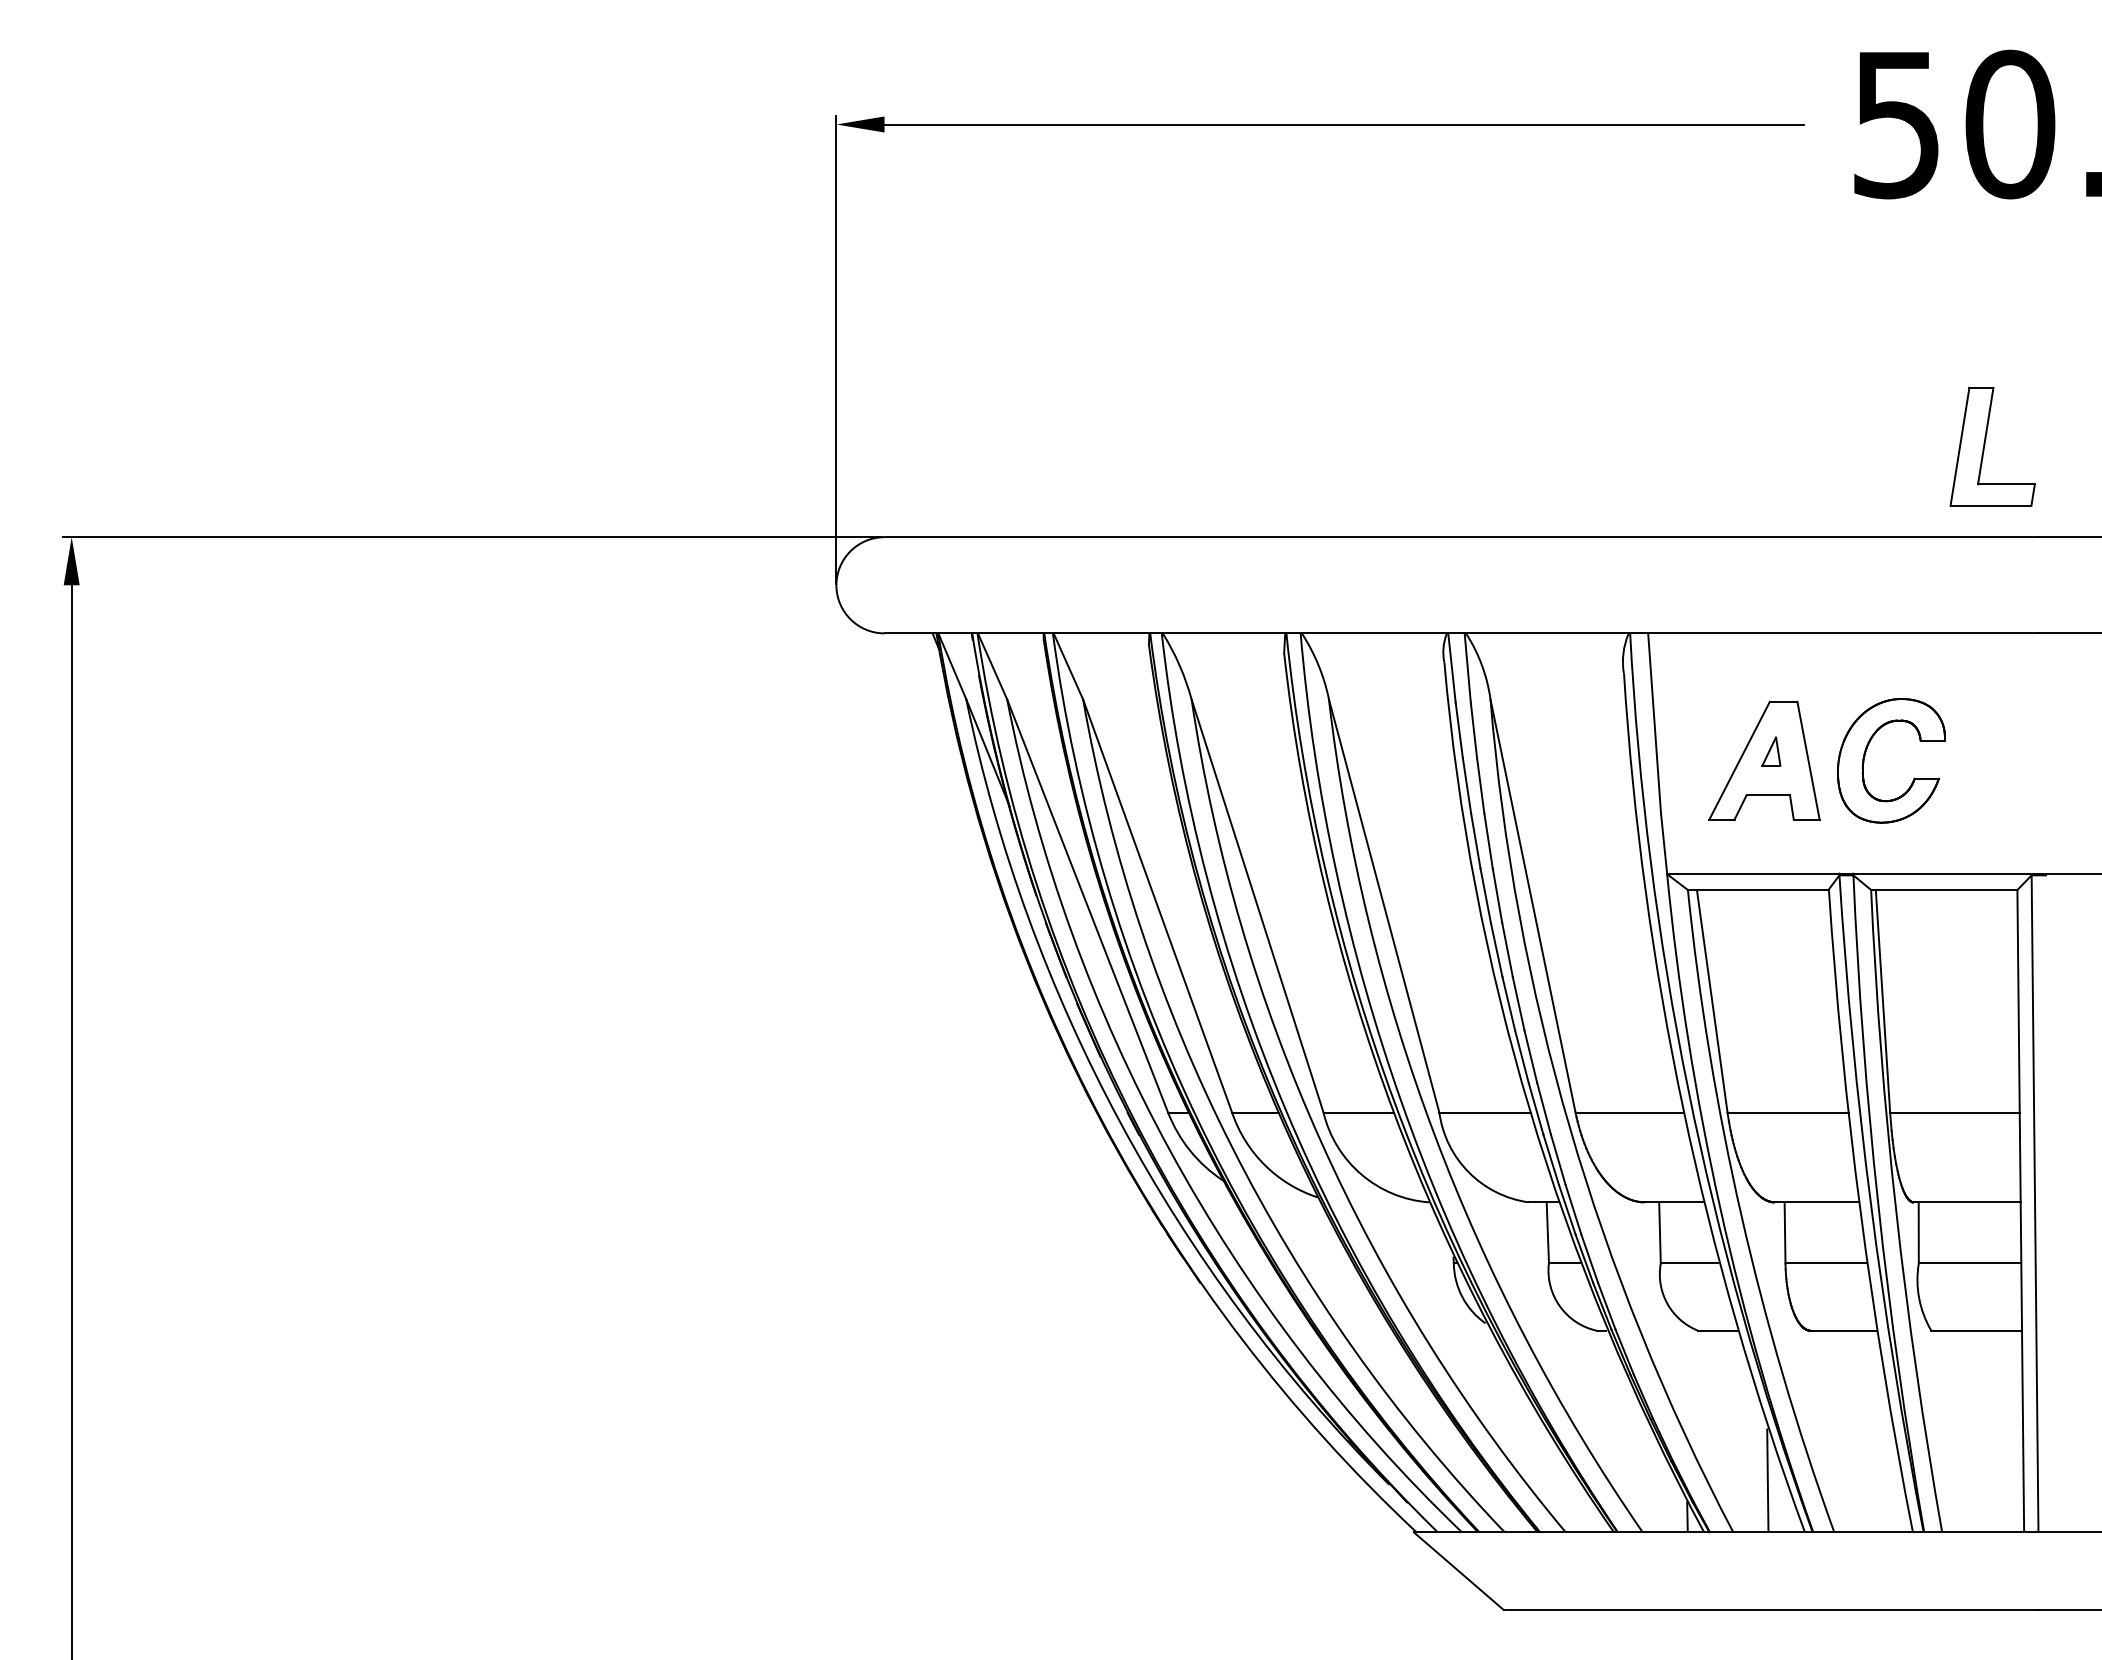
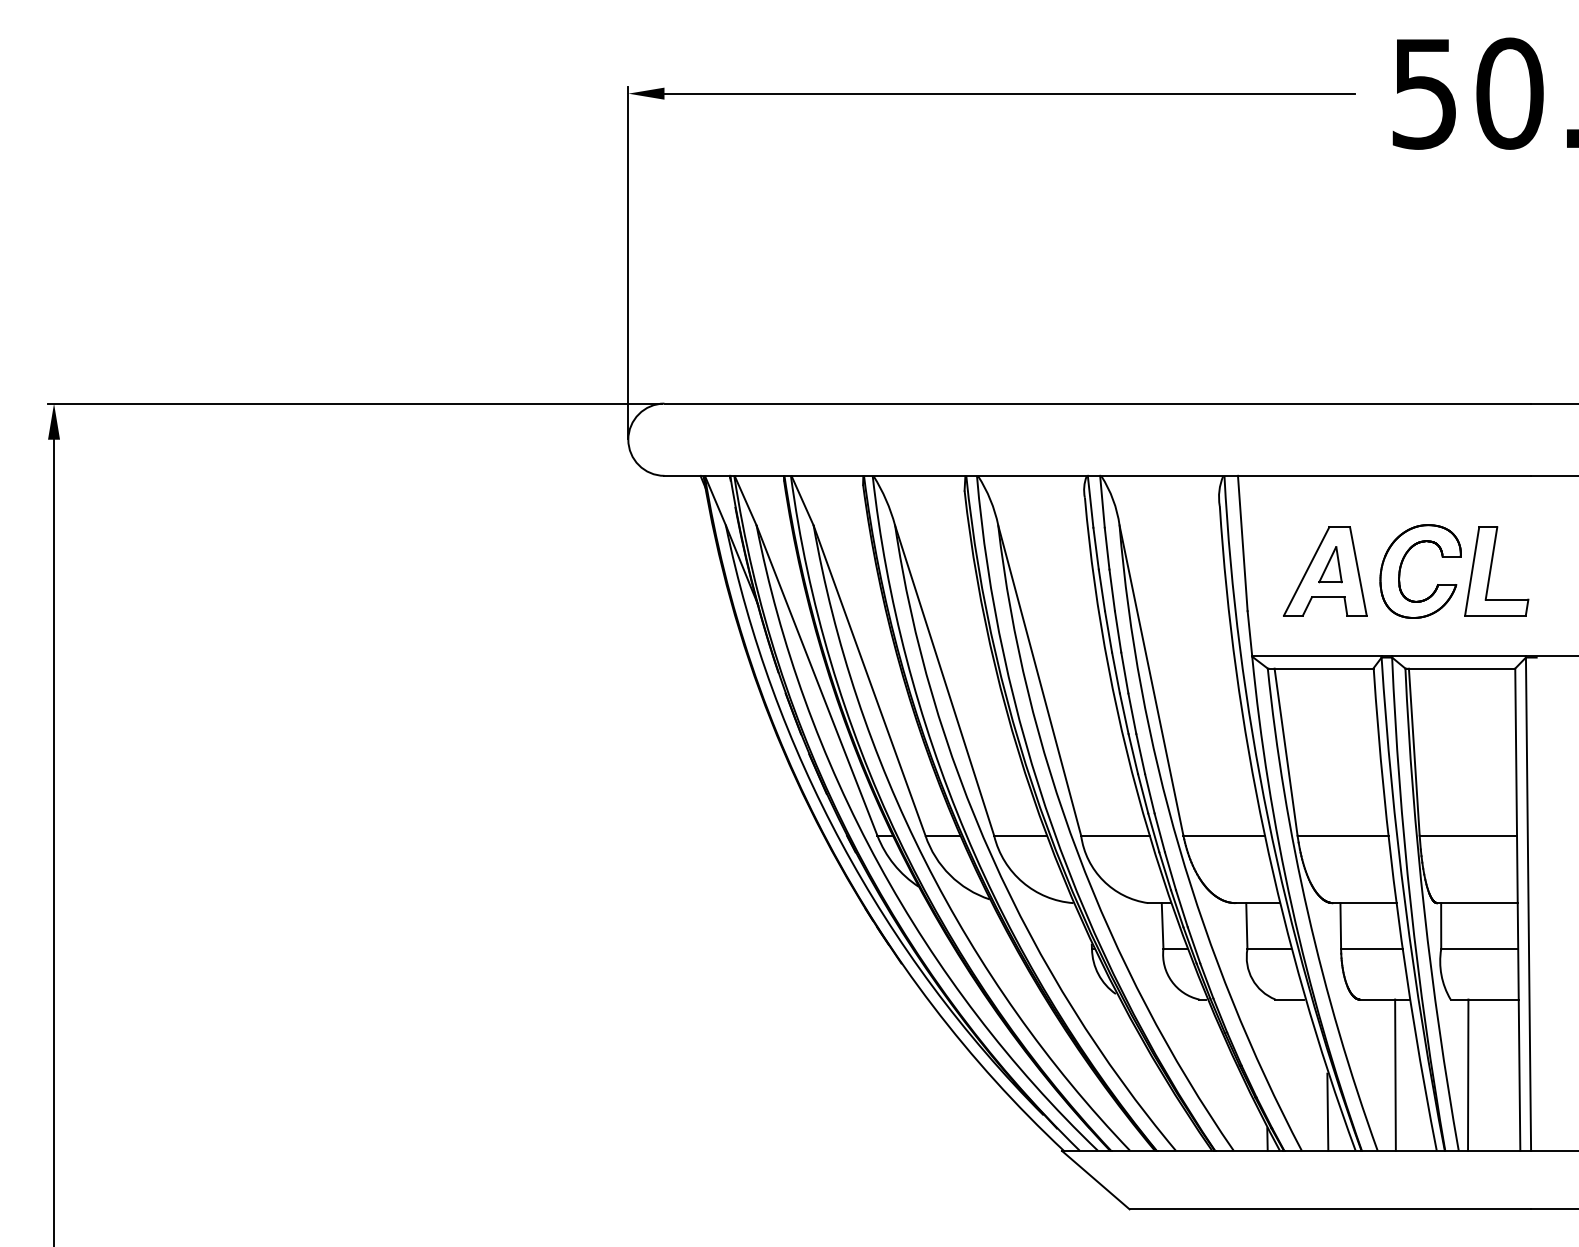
part: (1985, 445) -> (1491, 570), moved
part: (1771, 751) -> (1330, 564), size x1.67
line: (1857, 1431) -> (1395, 1075), added
line: (1954, 1431) -> (1468, 1075), added

